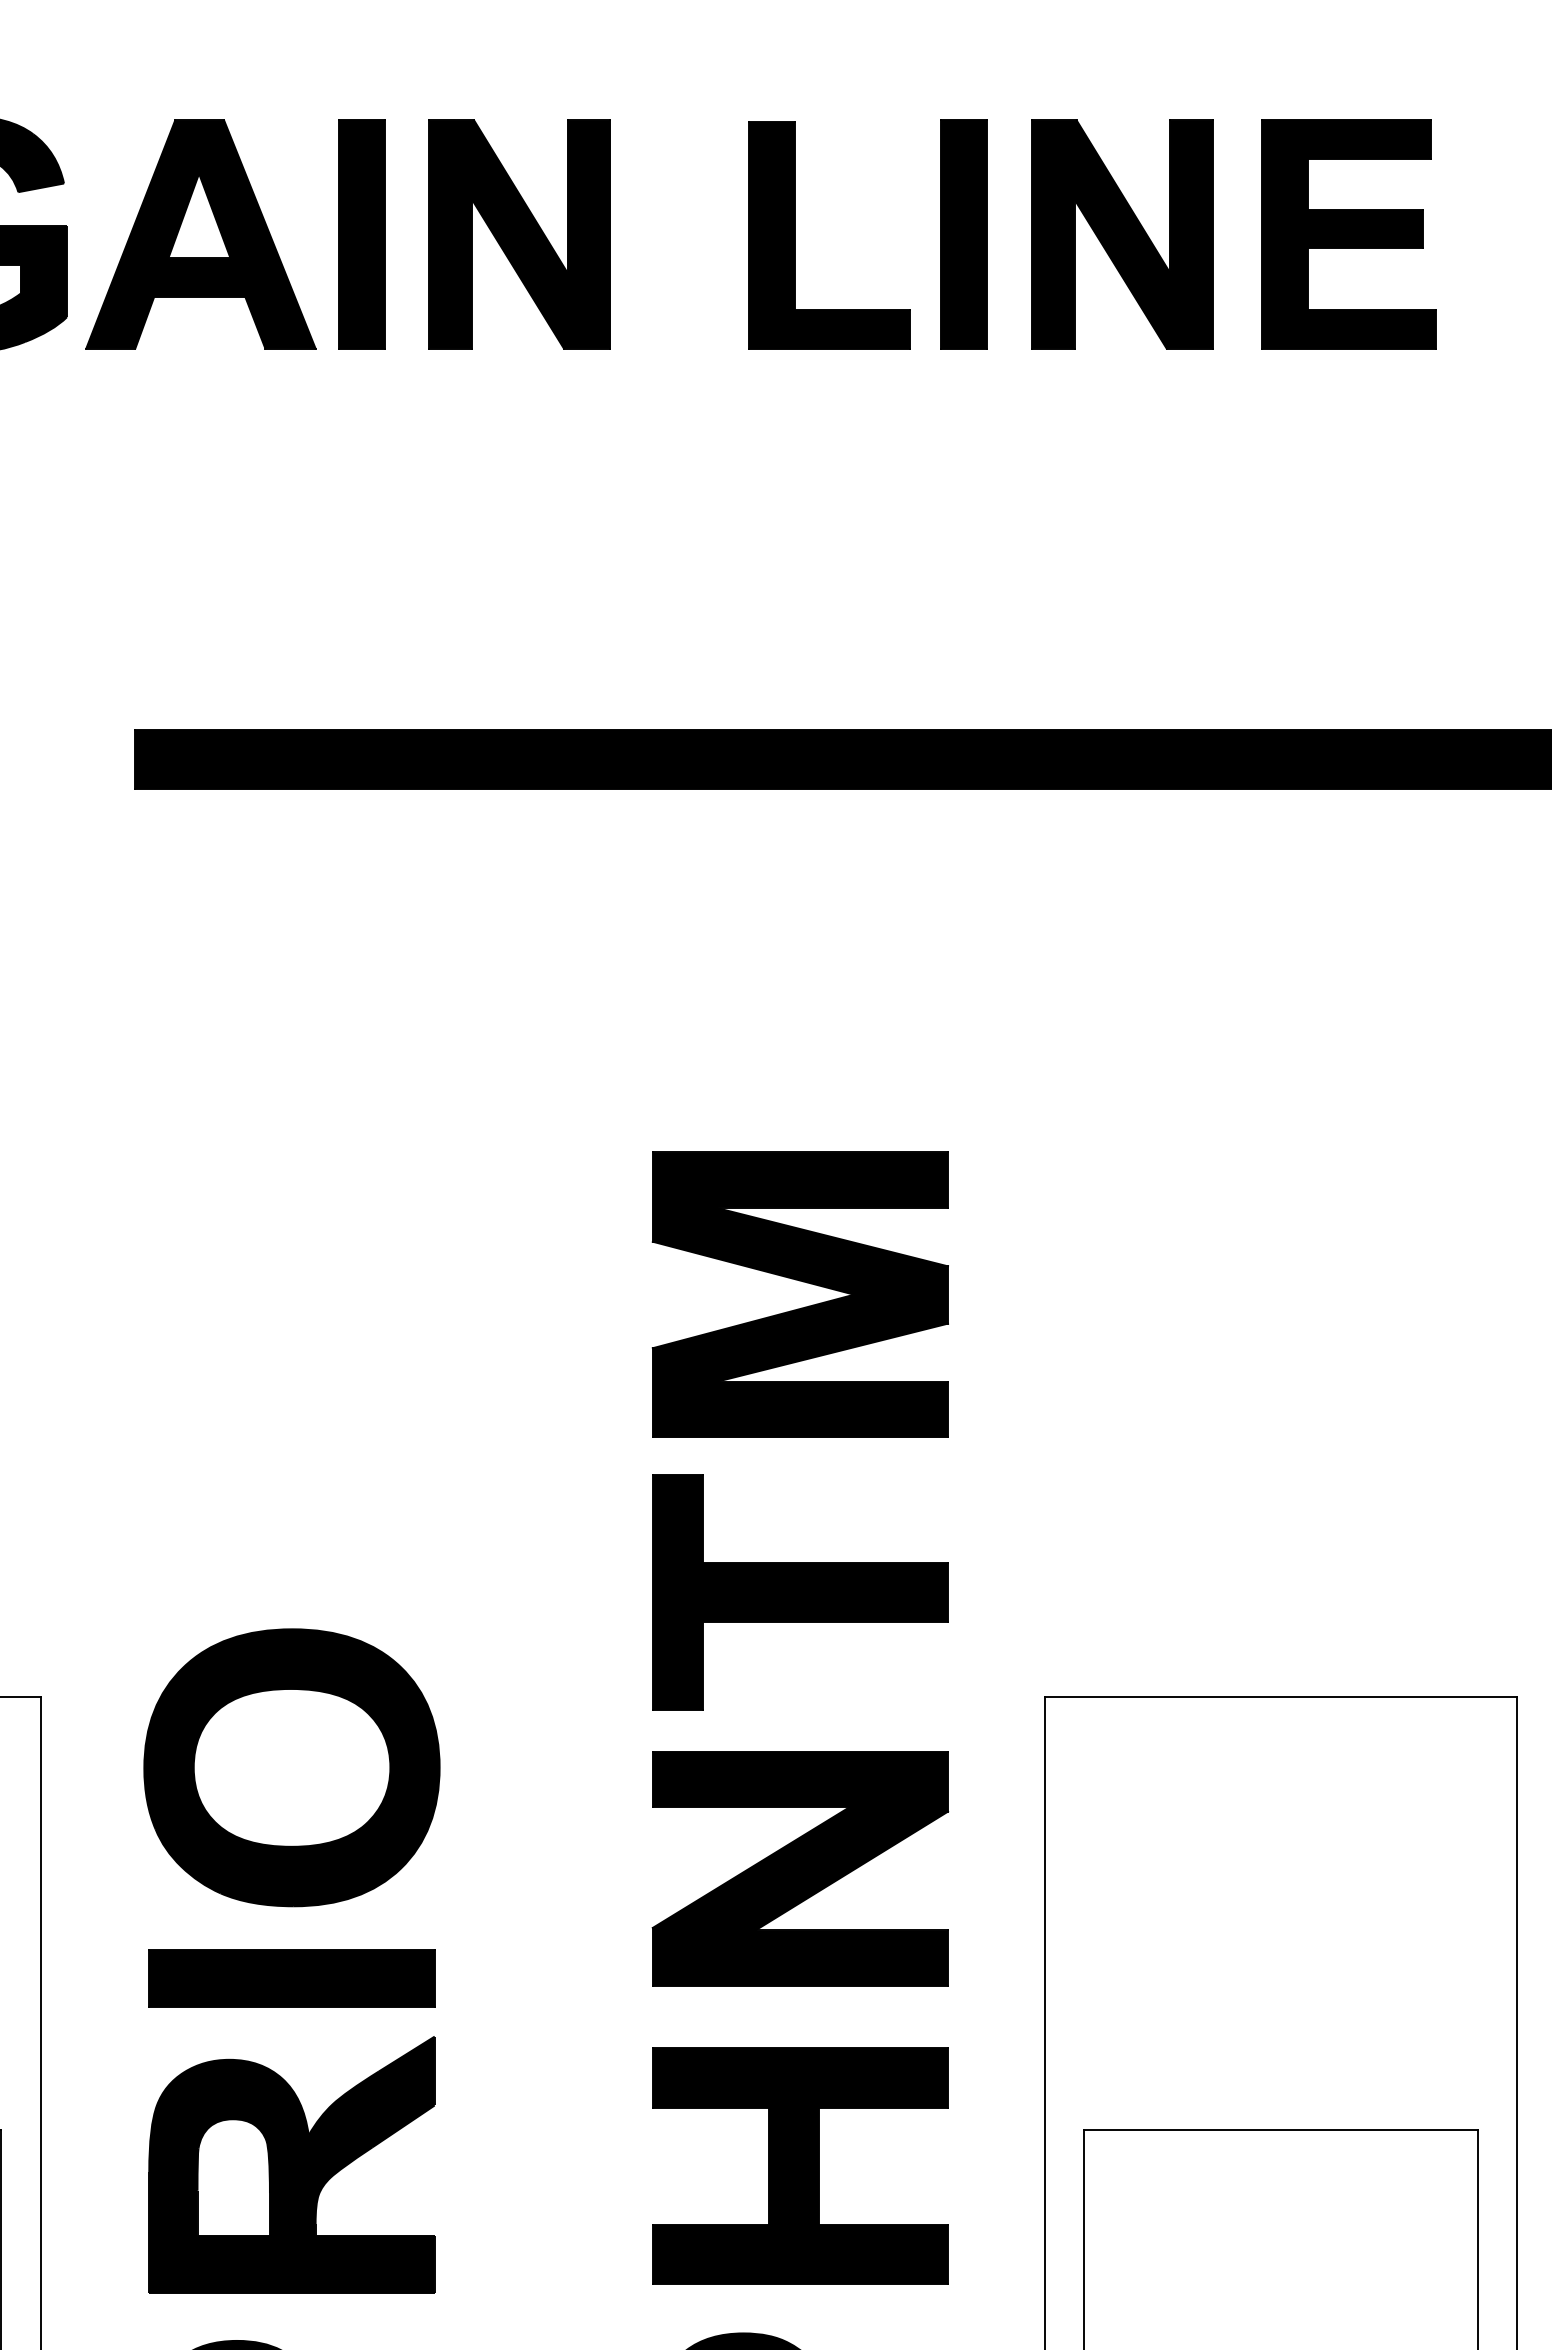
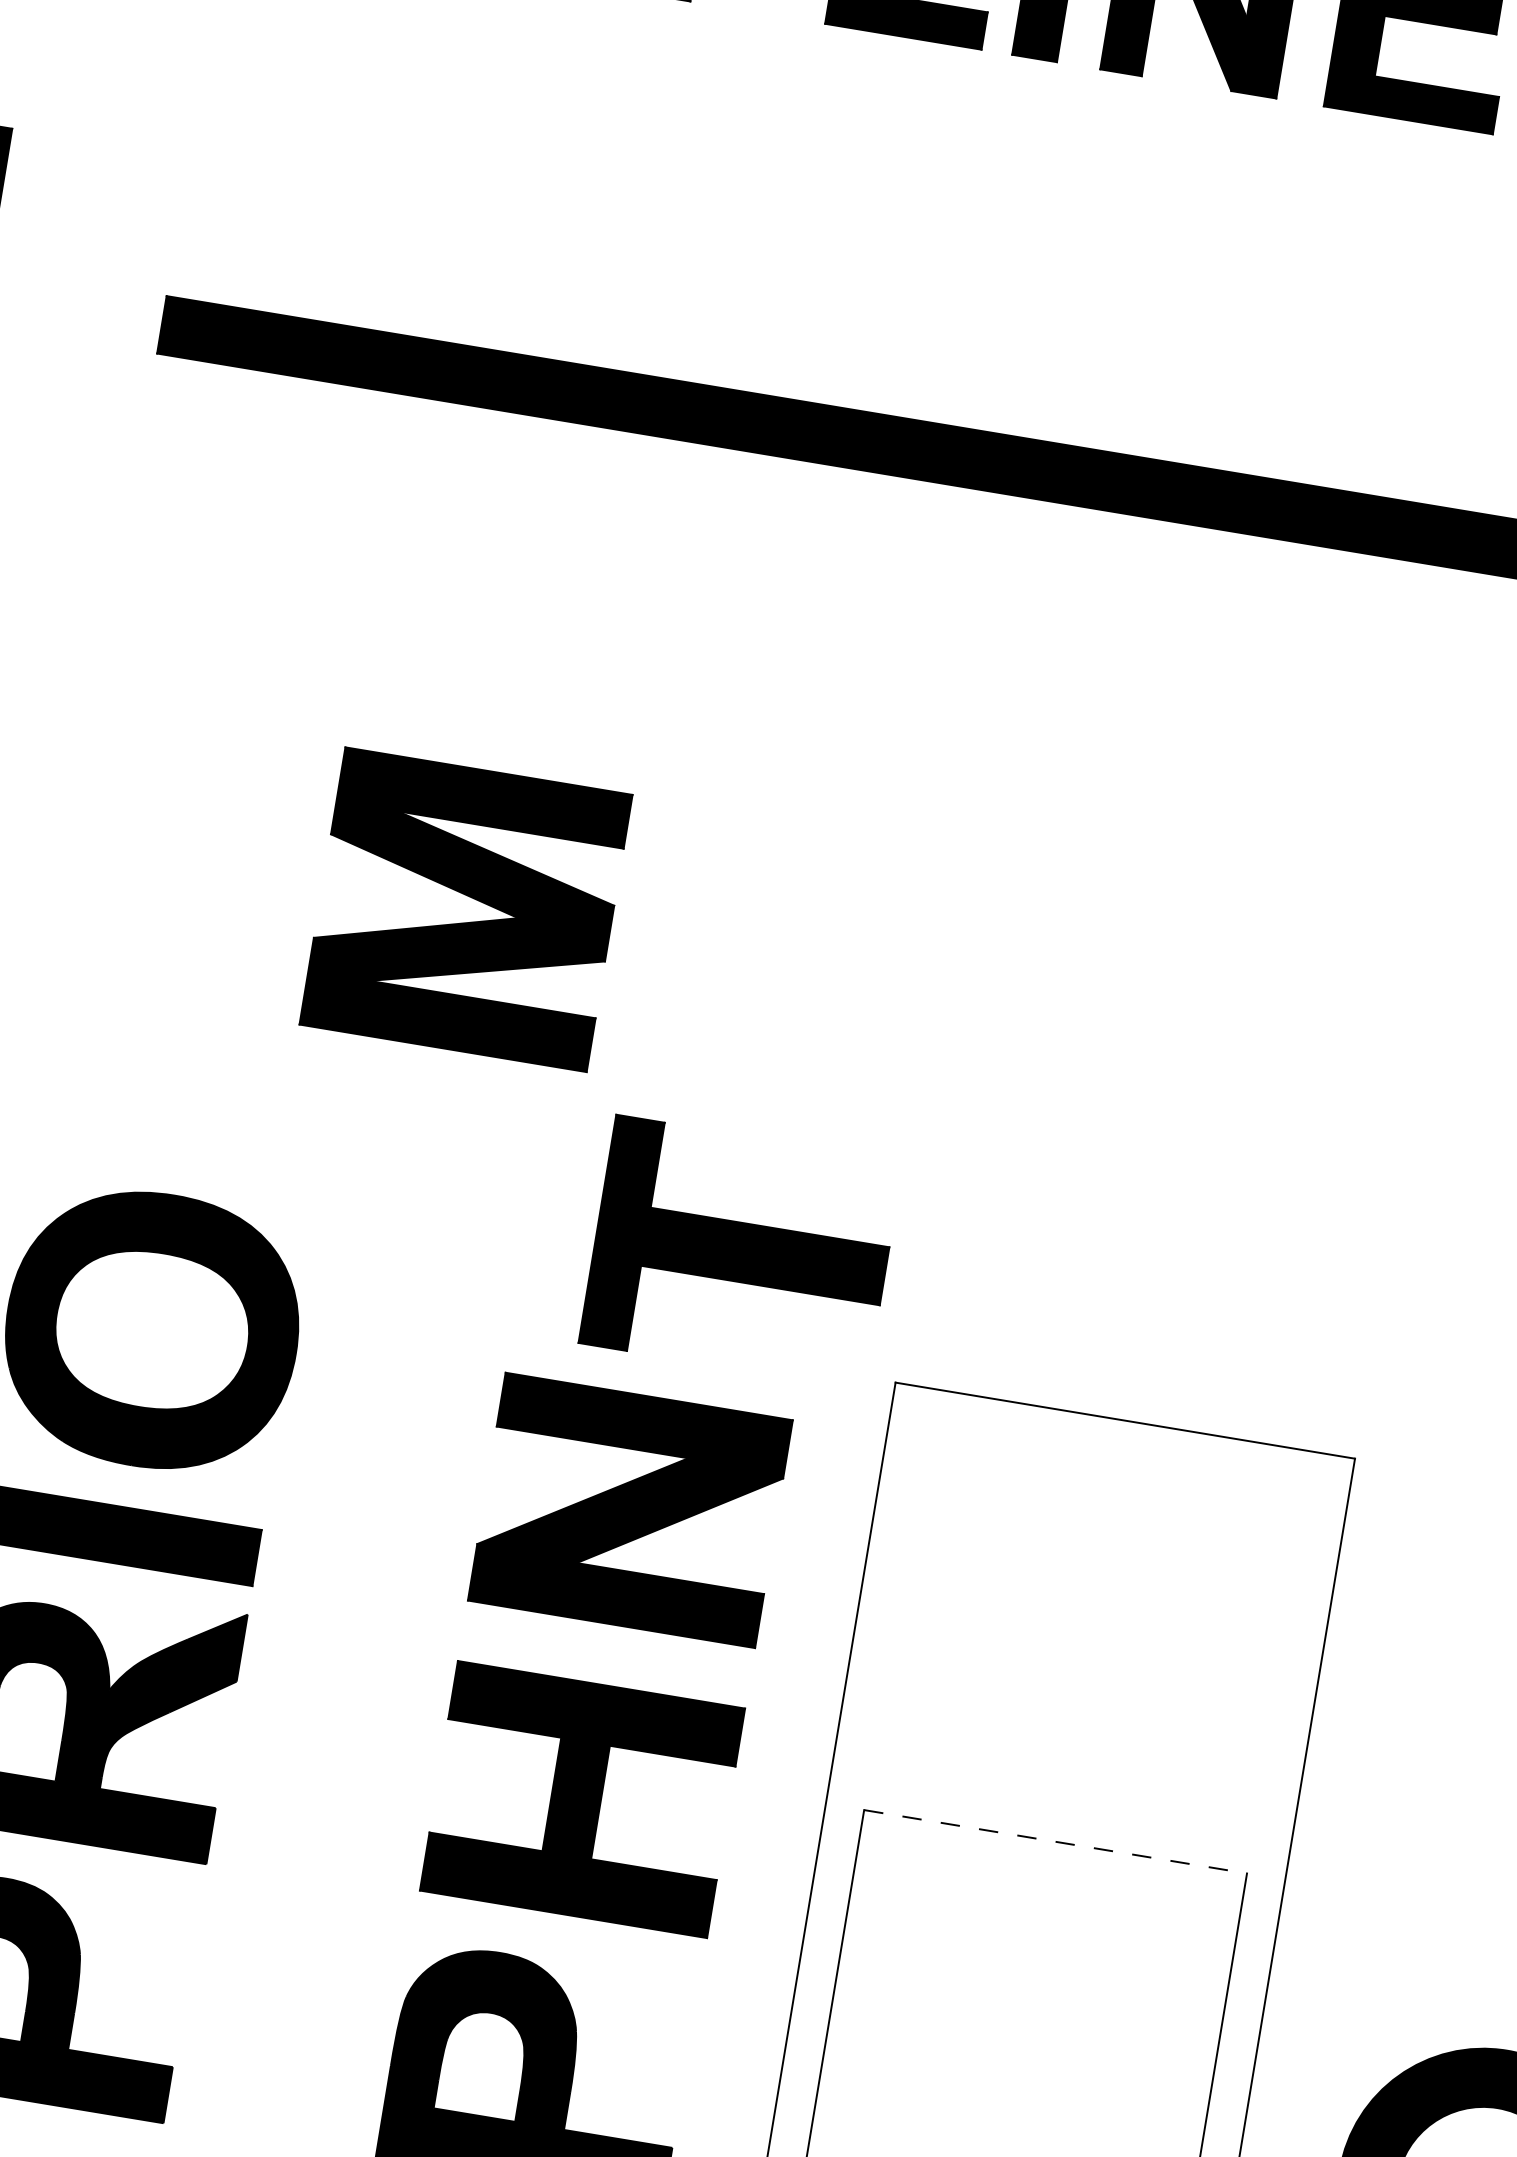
part: (803, 1282) -> (471, 898), moved
part: (800, 1592) -> (741, 1252), moved
line: (1280, 2130) -> (1055, 1842), solid -> dashed

